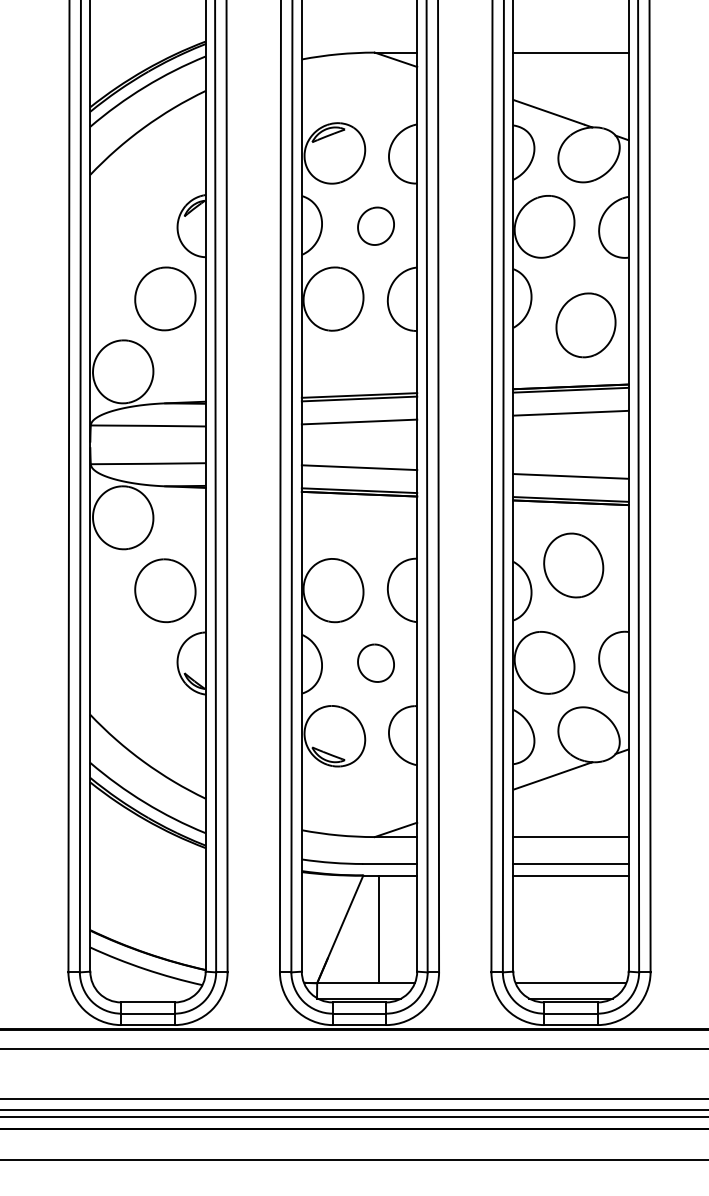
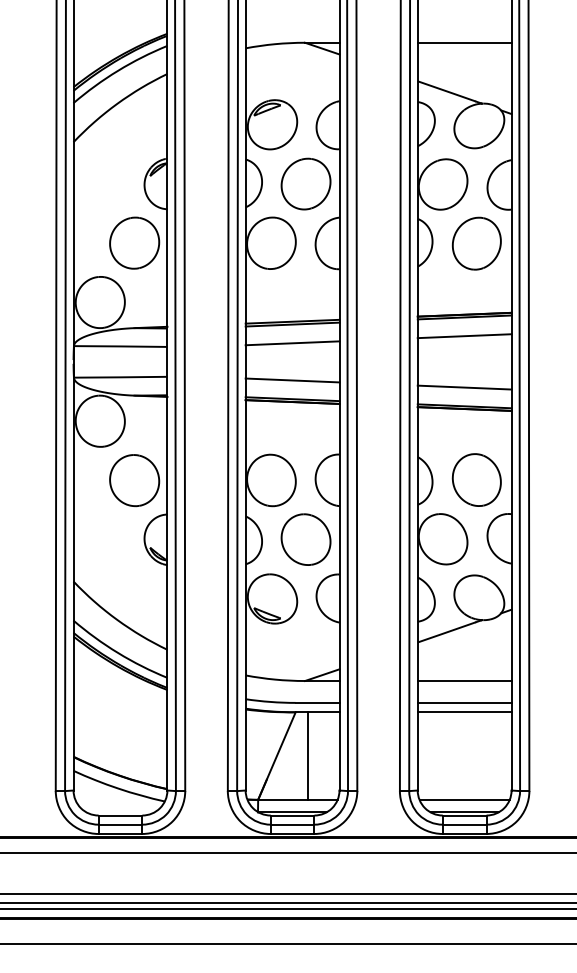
part: (375, 225) -> (305, 183), size x1.67
part: (585, 325) -> (476, 243), moved
part: (573, 564) -> (476, 479), moved
part: (375, 663) -> (305, 539), size x1.67

